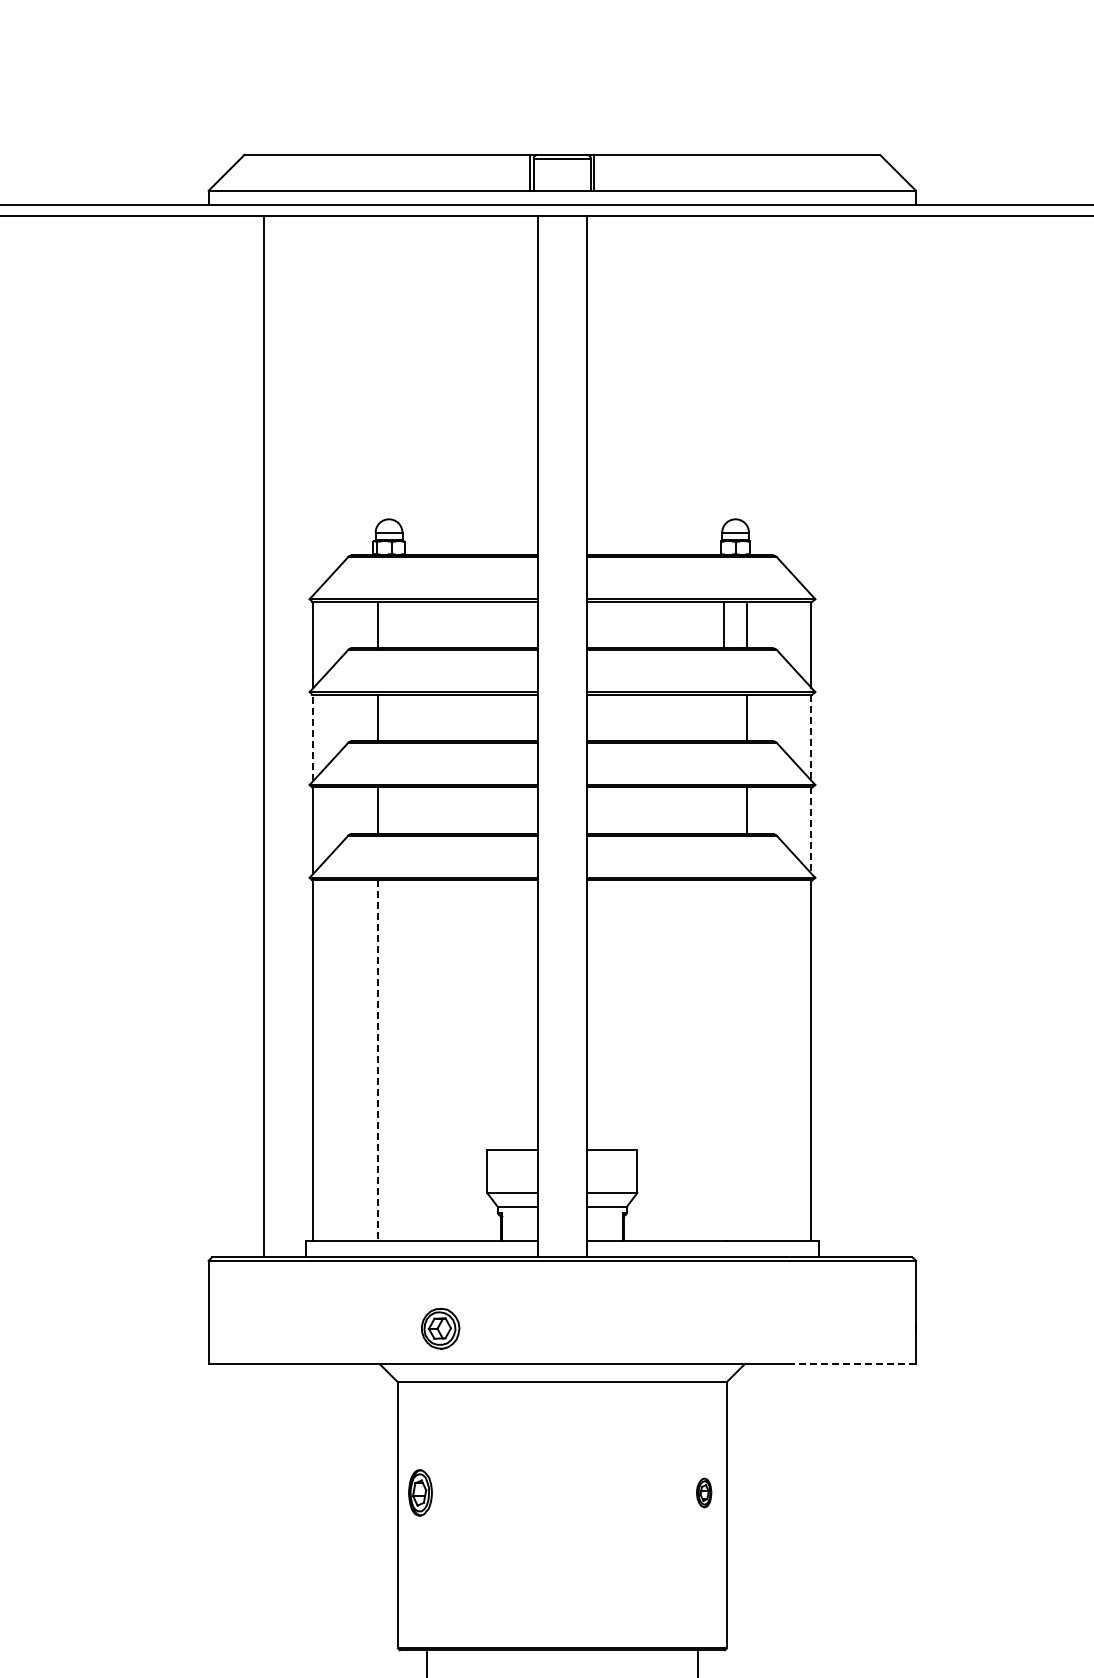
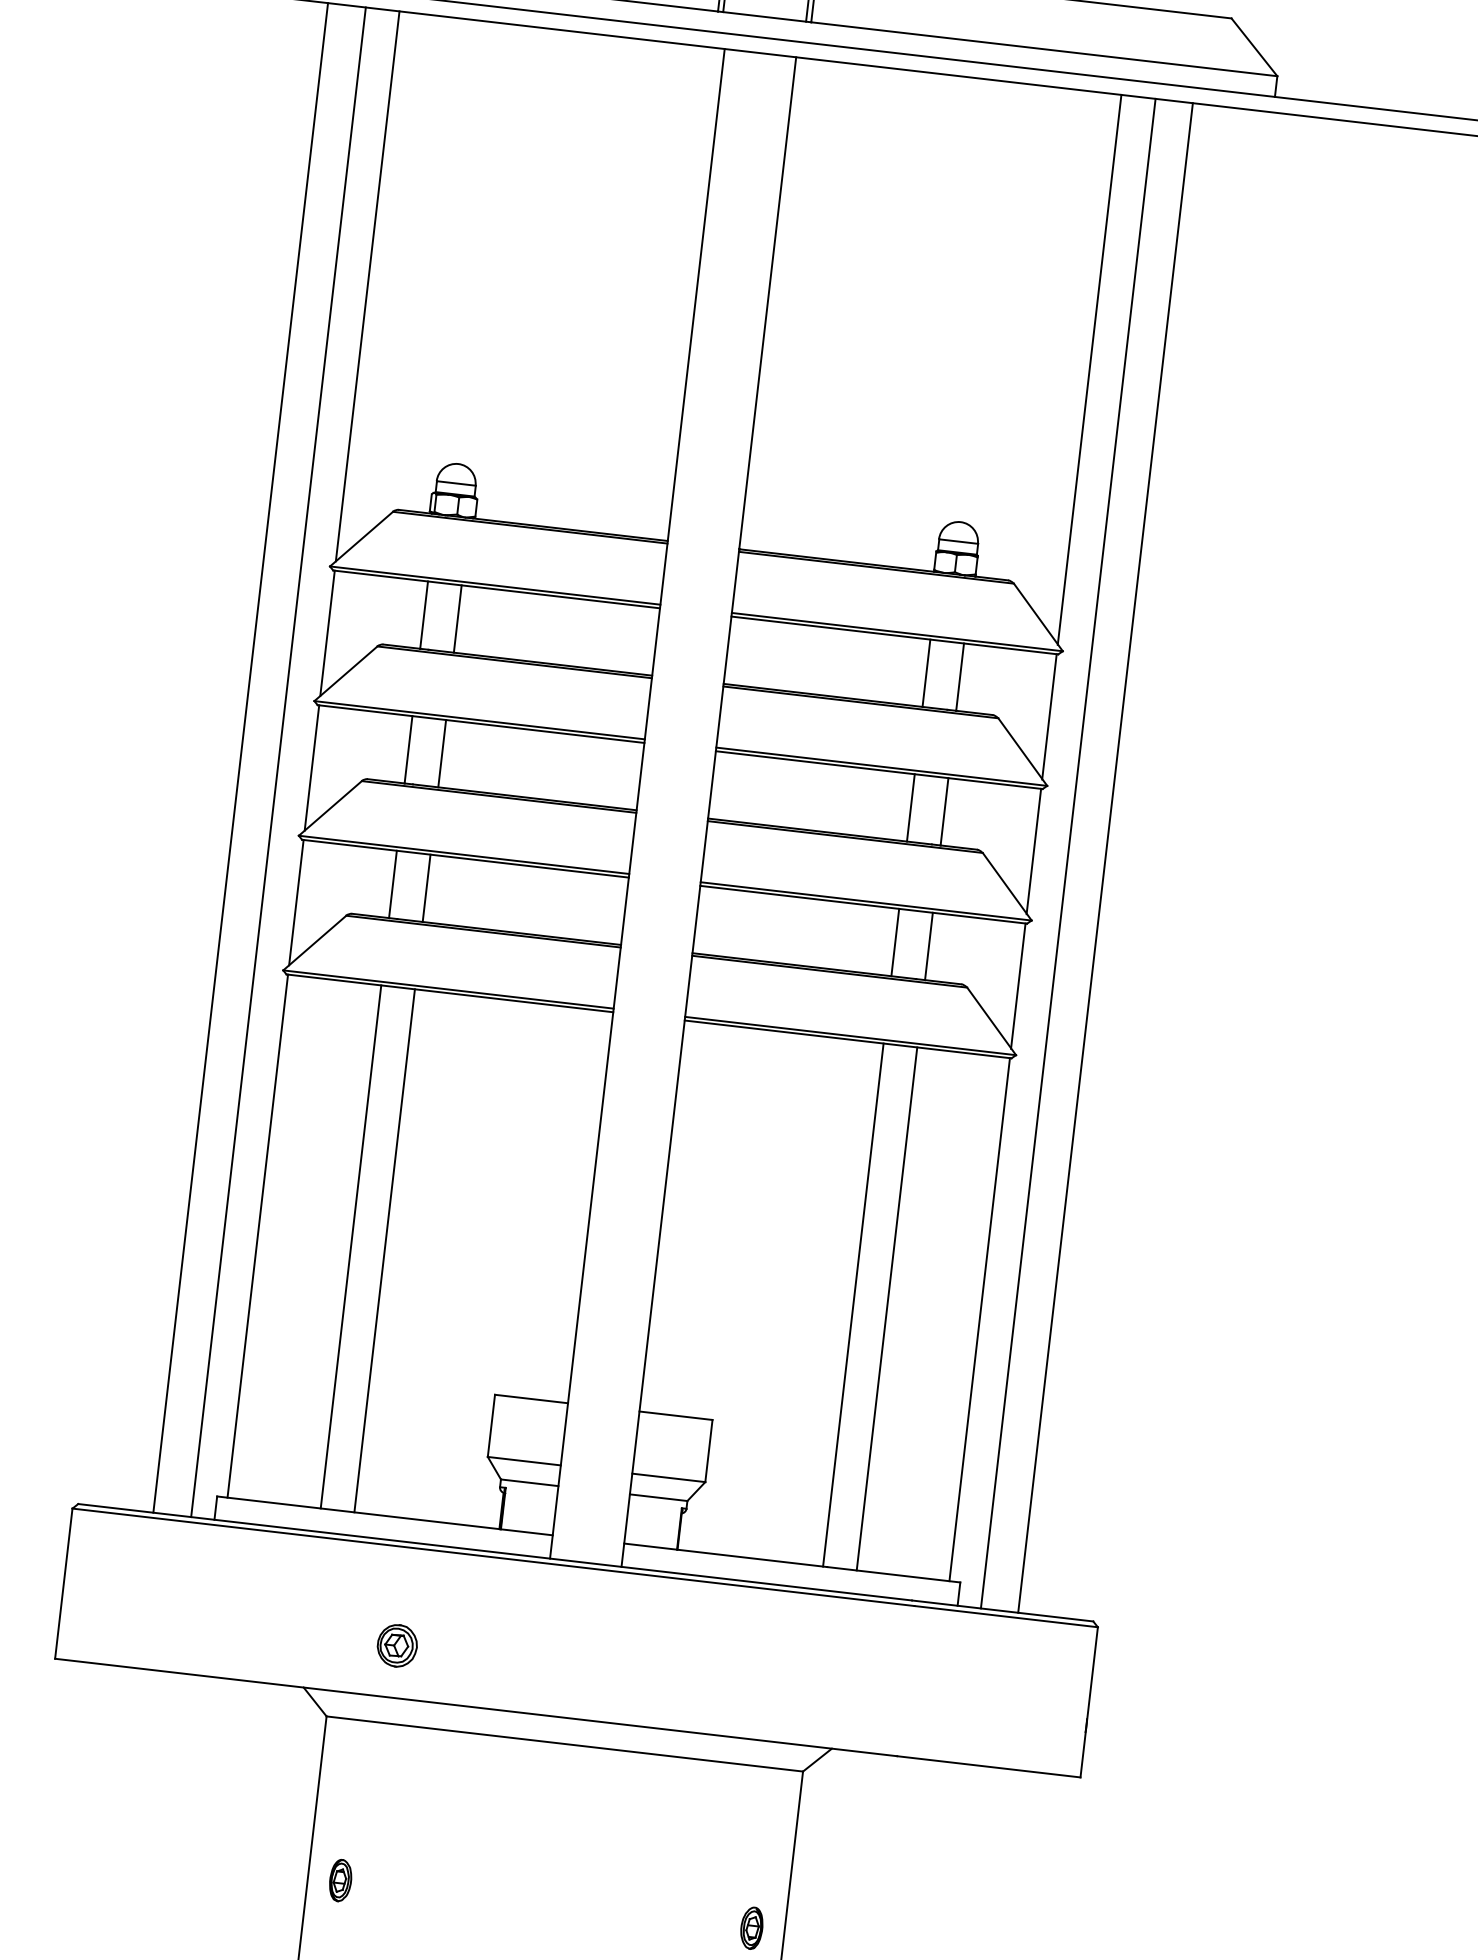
line: (313, 405) -> (367, 286), added
line: (811, 405) -> (1089, 369), added
line: (400, 624) -> (457, 618), added
line: (400, 717) -> (441, 753), added
line: (724, 717) -> (911, 807), added
line: (290, 736) -> (279, 762), added
line: (834, 736) -> (1067, 853), added
line: (860, 736) -> (1105, 857), added
line: (313, 737) -> (312, 767), dashed -> solid
line: (811, 738) -> (1033, 852), dashed -> solid
line: (400, 810) -> (426, 888), added
line: (724, 810) -> (895, 942), added
line: (811, 831) -> (1018, 987), dashed -> solid
line: (400, 1060) -> (384, 1250), added
line: (724, 1060) -> (853, 1304), added
line: (747, 1060) -> (887, 1308), added
line: (377, 1061) -> (350, 1247), dashed -> solid
part: (440, 1328) -> (397, 1645), size x0.71
line: (852, 1364) -> (988, 1766), dashed -> solid
part: (420, 1492) -> (340, 1879), size x0.62

